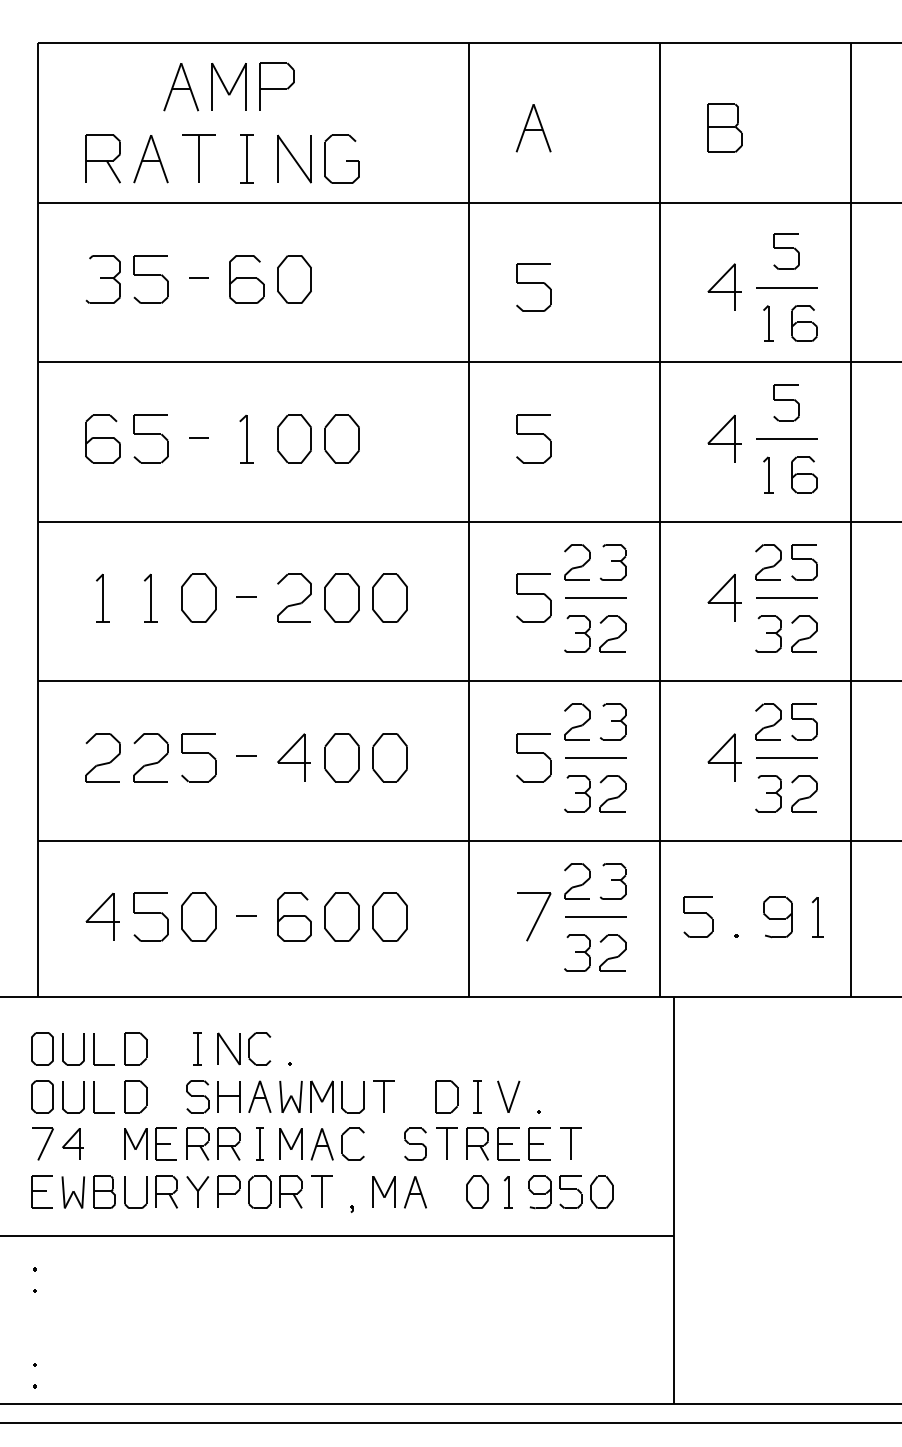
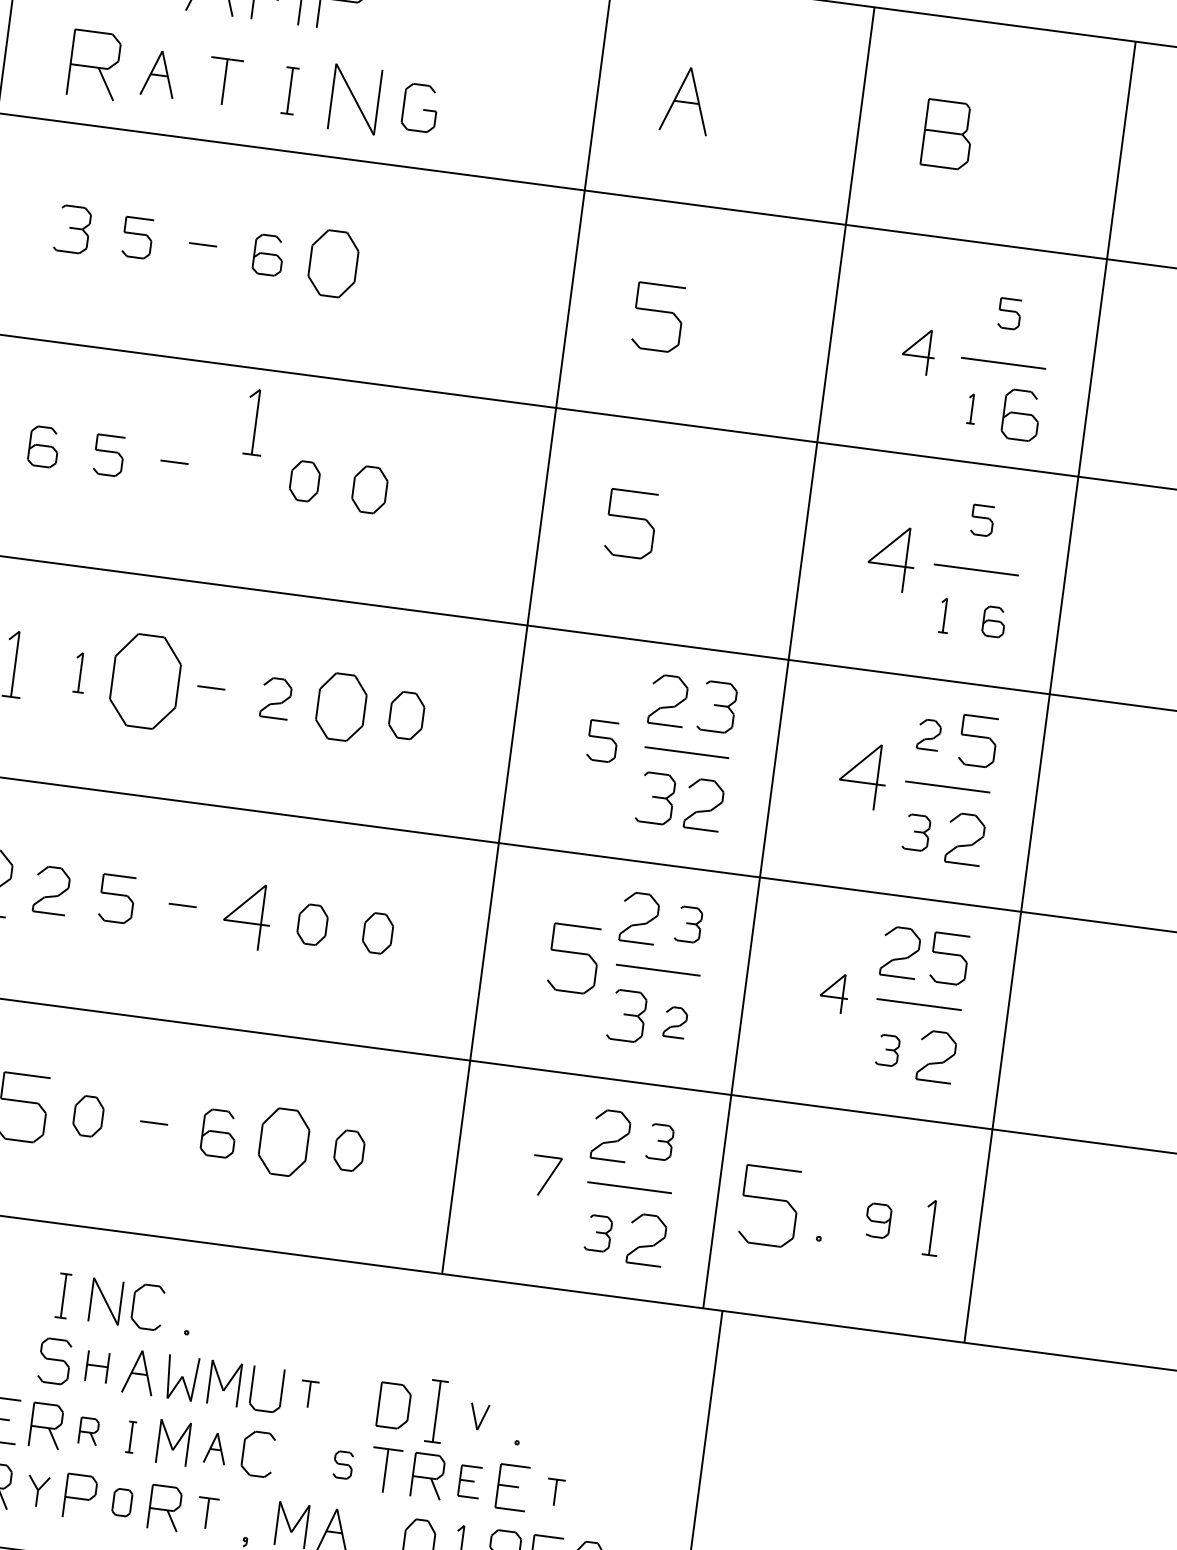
part: (198, 158) -> (224, 81), size x0.7
part: (246, 158) -> (289, 90), size x0.7
part: (341, 158) -> (419, 107), size x0.7
part: (150, 159) -> (158, 74), size x0.7
part: (786, 251) -> (1009, 313), size x0.6
part: (102, 279) -> (71, 229), size x0.7
part: (150, 279) -> (137, 237), size x0.6
part: (246, 279) -> (268, 255), size x0.6
part: (724, 286) -> (918, 350), size x0.7
part: (768, 323) -> (972, 408), size x0.6
part: (786, 402) -> (982, 519), size x0.6
part: (102, 438) -> (43, 446), size x0.6
part: (150, 438) -> (108, 454), size x0.6
part: (246, 438) -> (255, 421), moved
part: (294, 438) -> (304, 480), size x0.6
part: (341, 438) -> (369, 489), size x0.7
part: (768, 474) -> (945, 614), size x0.7
part: (804, 474) -> (994, 621), size x0.6
part: (768, 562) -> (929, 734), size x0.6
part: (150, 597) -> (79, 671), size x0.6
part: (198, 597) -> (145, 680), size x1.4
part: (294, 597) -> (276, 697), size x0.6
part: (389, 597) -> (405, 714), size x0.7
part: (533, 597) -> (602, 740), size x0.6
part: (768, 633) -> (916, 831), size x0.7
part: (612, 721) -> (687, 923), size x0.7
part: (150, 757) -> (51, 889), size x0.7
part: (198, 757) -> (116, 898), size x0.7
part: (341, 757) -> (311, 924), size x0.6
part: (389, 757) -> (377, 932), size x0.6
part: (724, 757) -> (834, 993), size x0.6
part: (612, 793) -> (674, 1022), size x0.6
part: (768, 793) -> (887, 1050), size x0.6
part: (612, 881) -> (659, 1142), size x0.7
part: (198, 916) -> (88, 1115), size x0.6
part: (294, 916) -> (219, 1132), size x0.7
part: (389, 916) -> (348, 1149), size x0.6
part: (534, 916) -> (546, 1175), size x0.6
part: (698, 916) -> (770, 1205), size x1.4
part: (777, 917) -> (877, 1220), size x0.6
part: (577, 952) -> (598, 1232), size x0.7
part: (228, 1096) -> (96, 1366), size x0.7
part: (383, 1096) -> (308, 1394), size x0.6
part: (477, 1096) -> (436, 1411), size x1.4
part: (508, 1096) -> (478, 1416), size x0.6
part: (228, 1143) -> (88, 1430), size x0.6
part: (259, 1143) -> (130, 1436), size x0.7
part: (415, 1143) -> (343, 1464), size x0.6
part: (508, 1143) -> (470, 1480), size x0.7
part: (570, 1143) -> (554, 1491), size x0.6
part: (321, 1144) -> (214, 1448), size x0.7
part: (197, 1191) -> (37, 1490), size x0.7
part: (259, 1191) -> (121, 1501), size x0.6
part: (321, 1191) -> (206, 1512), size x0.7

